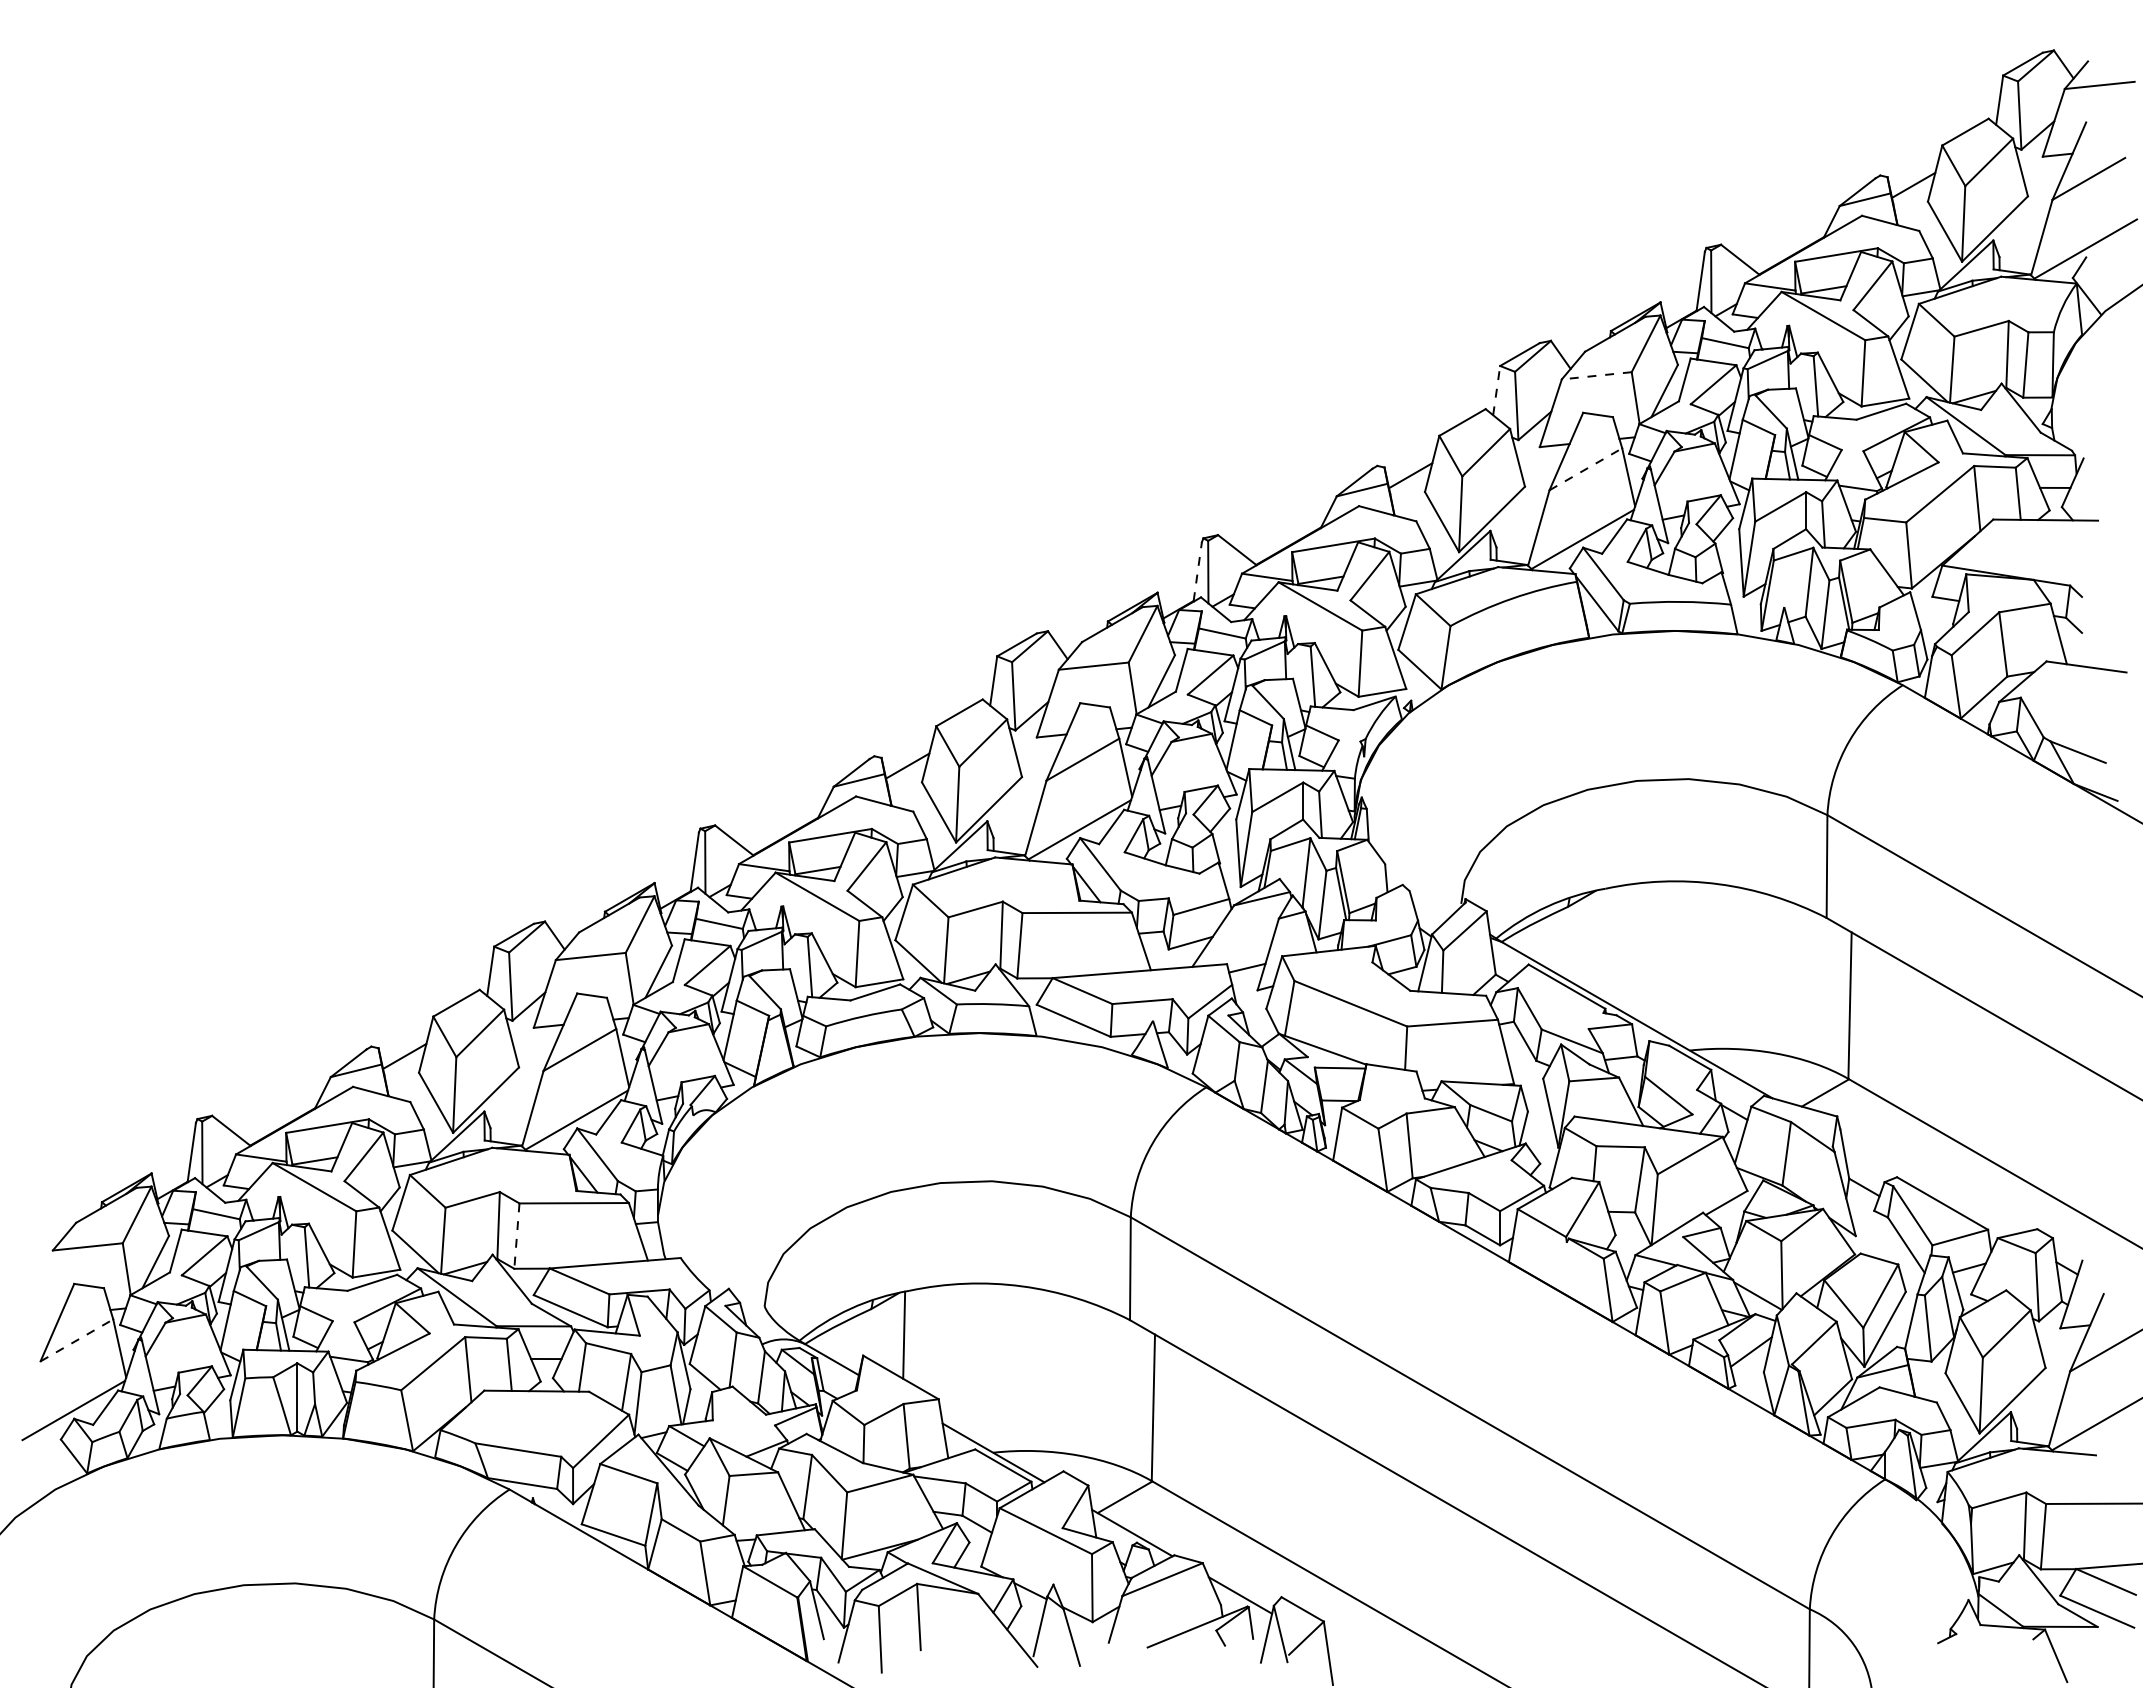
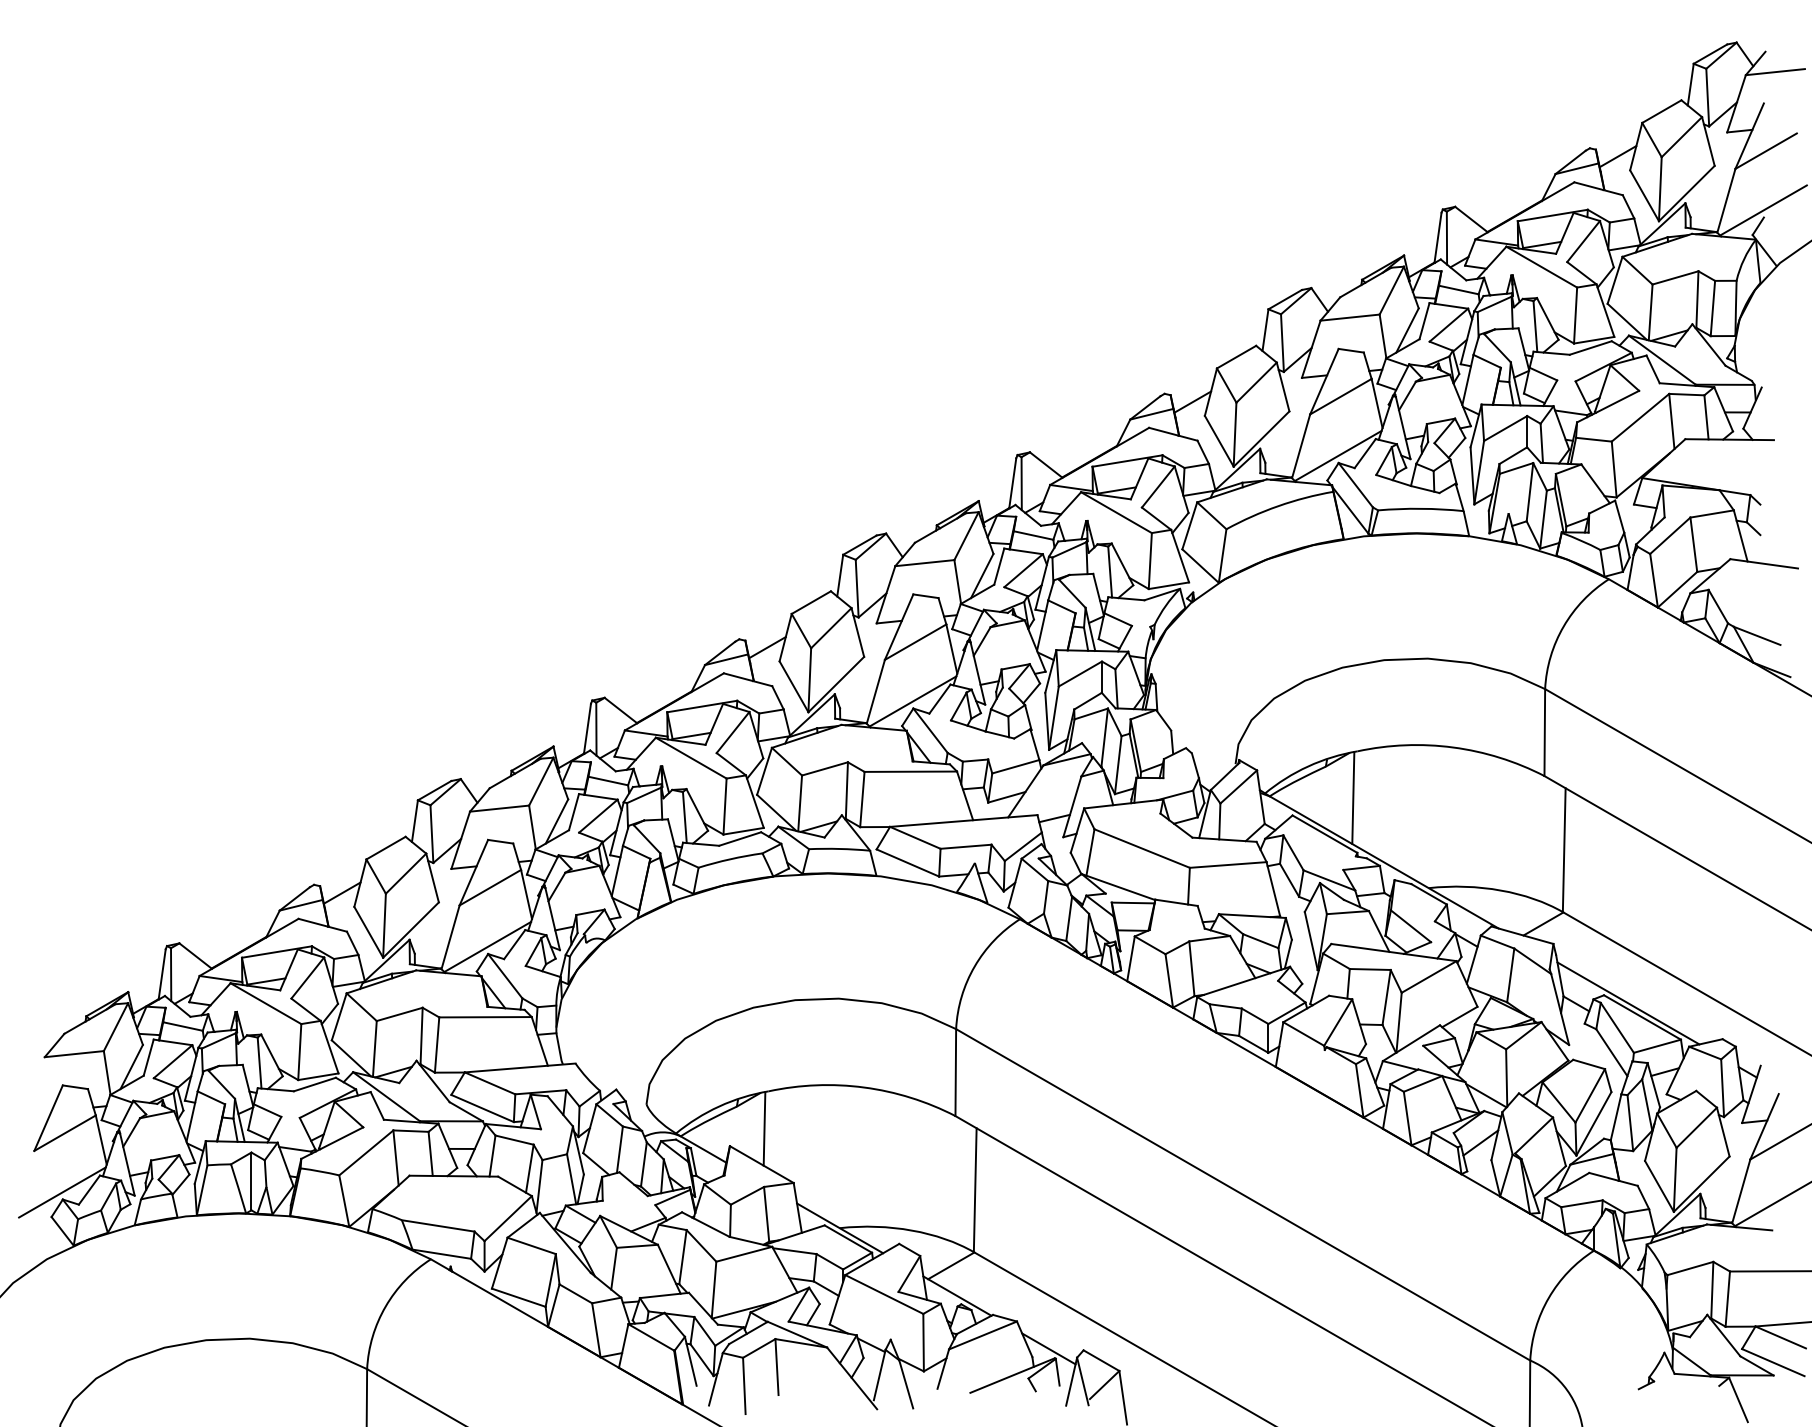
line: (1596, 375) -> (1349, 317), dashed -> solid
line: (1496, 390) -> (1265, 330), dashed -> solid
line: (1585, 469) -> (1340, 396), dashed -> solid
line: (1197, 571) -> (1012, 483), dashed -> solid
line: (1600, 943) -> (1353, 797), added
line: (1925, 1186) -> (1628, 1003), added
line: (516, 1236) -> (436, 1045), dashed -> solid
line: (76, 1340) -> (64, 1133), dashed -> solid

